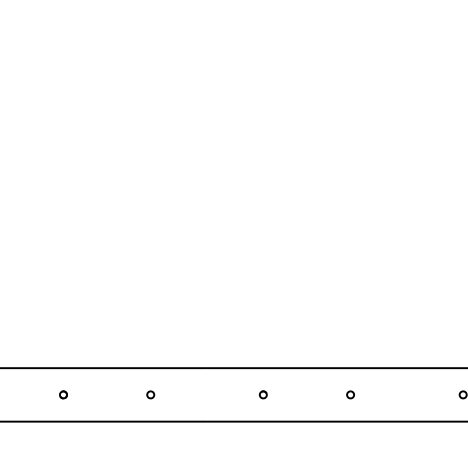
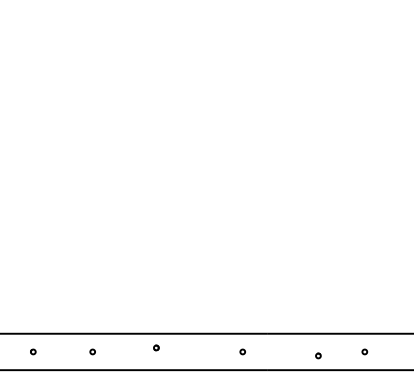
part: (63, 394) -> (156, 347), moved
part: (150, 394) -> (242, 351), moved
part: (263, 394) -> (318, 355), moved

